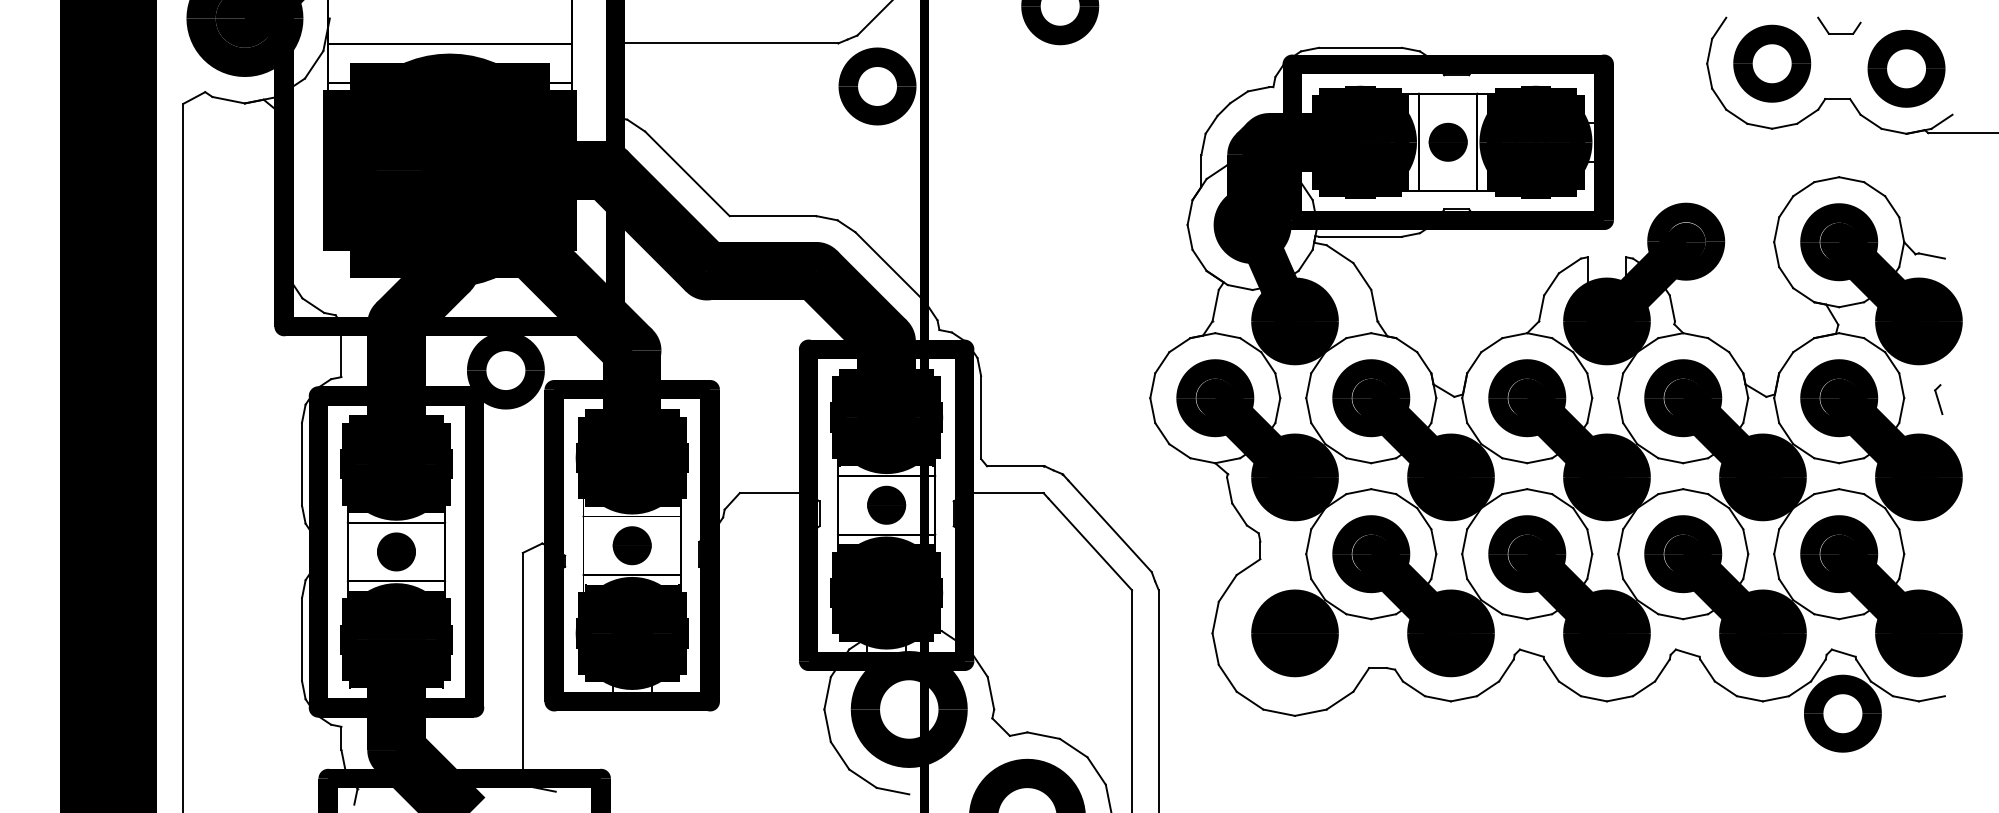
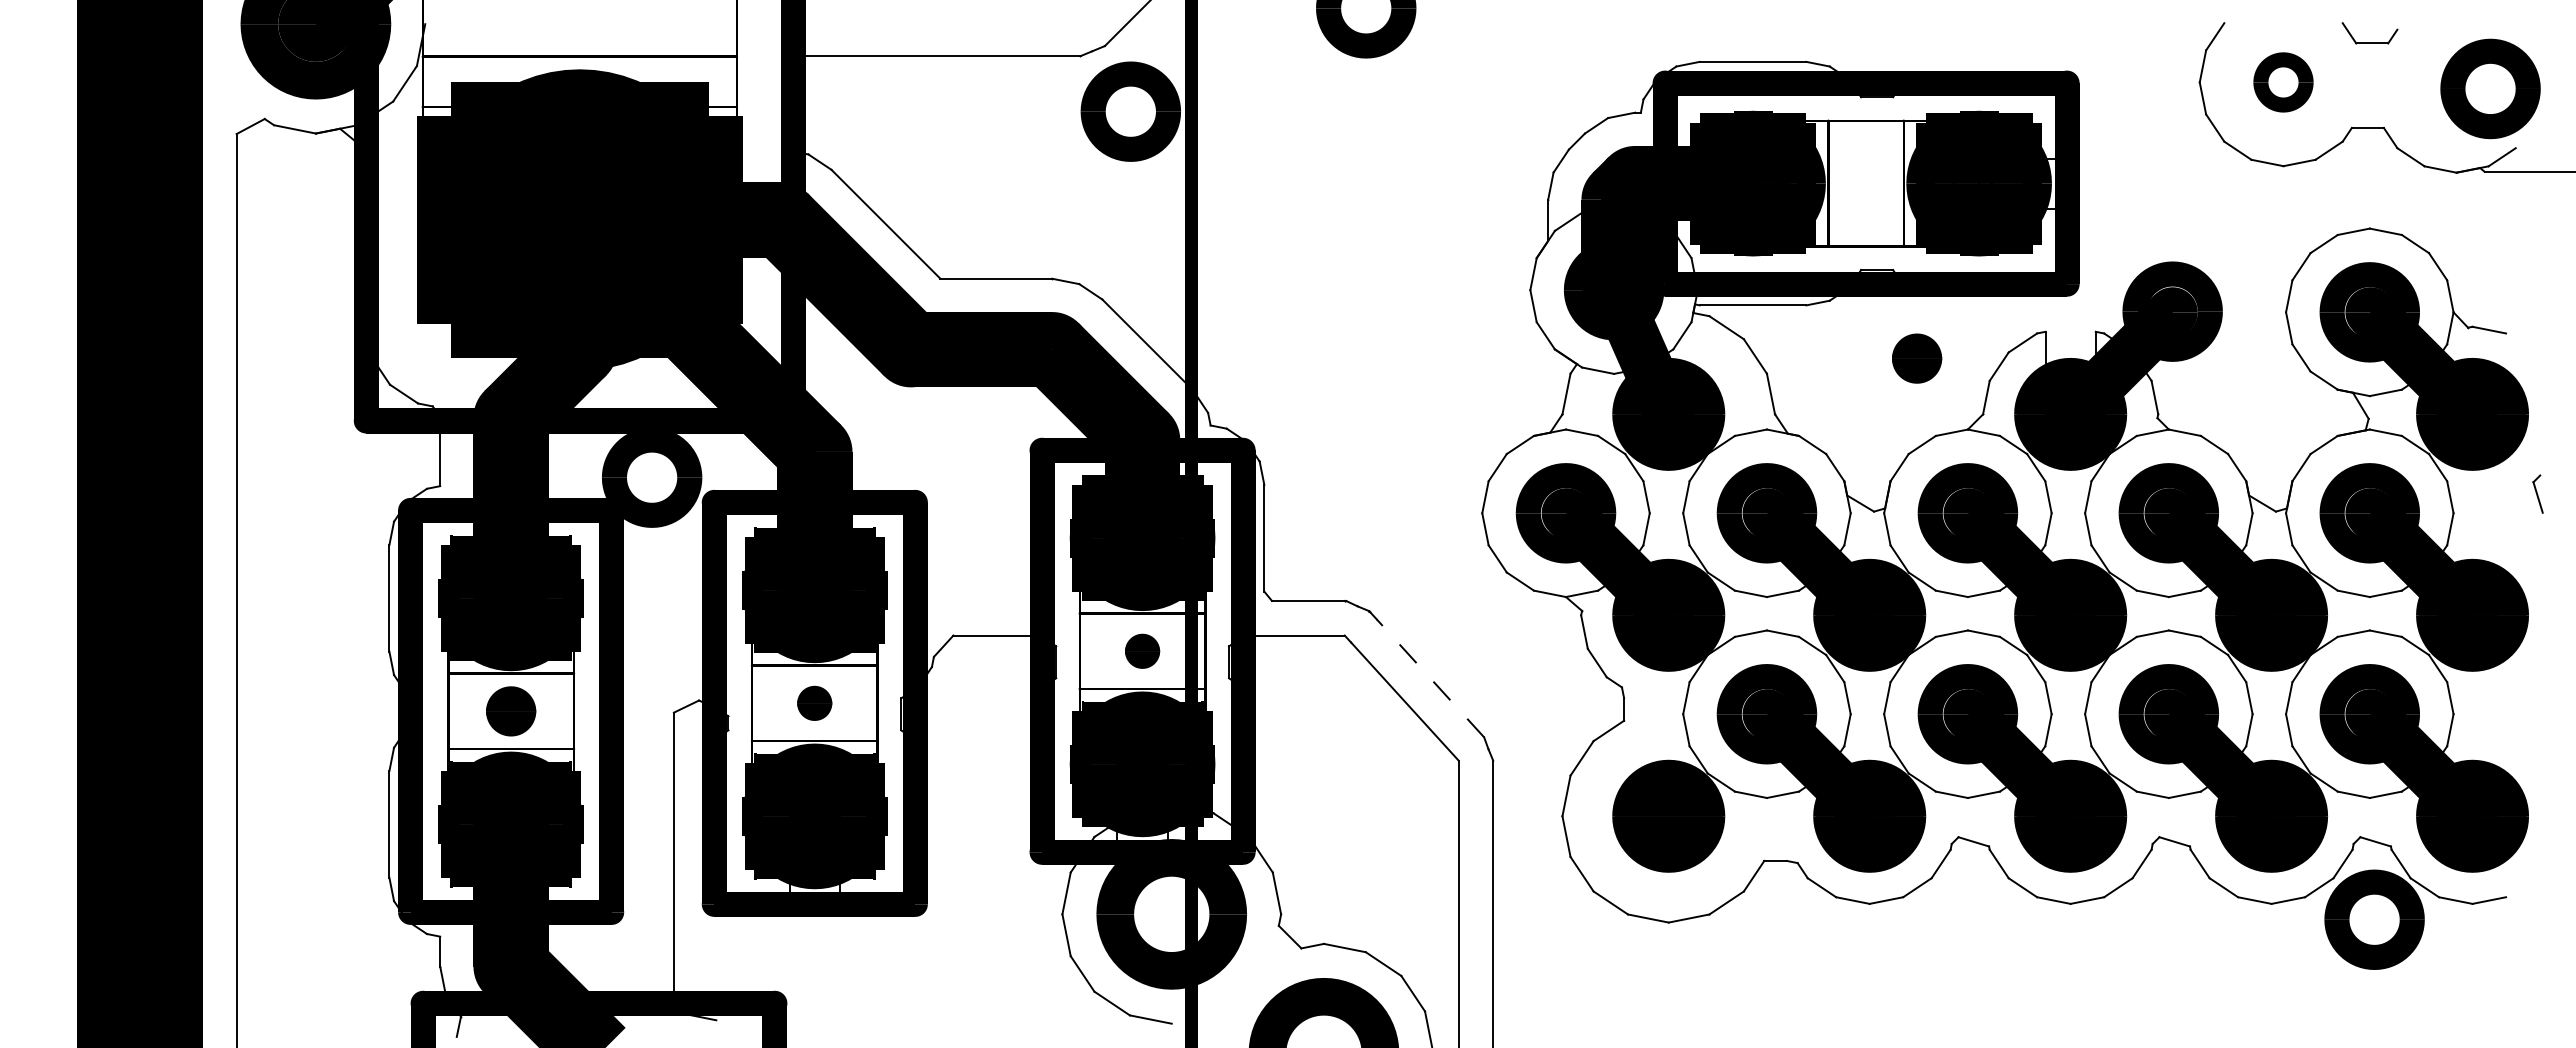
part: (1772, 63) -> (2283, 82), size x0.6
part: (1906, 68) -> (2490, 88), moved
part: (1448, 142) -> (1917, 358), moved
part: (1938, 399) -> (2537, 493), moved
part: (886, 505) -> (1142, 651), size x0.7
line: (1110, 526) -> (1430, 678), solid -> dashed
part: (631, 545) -> (814, 703), size x0.7

